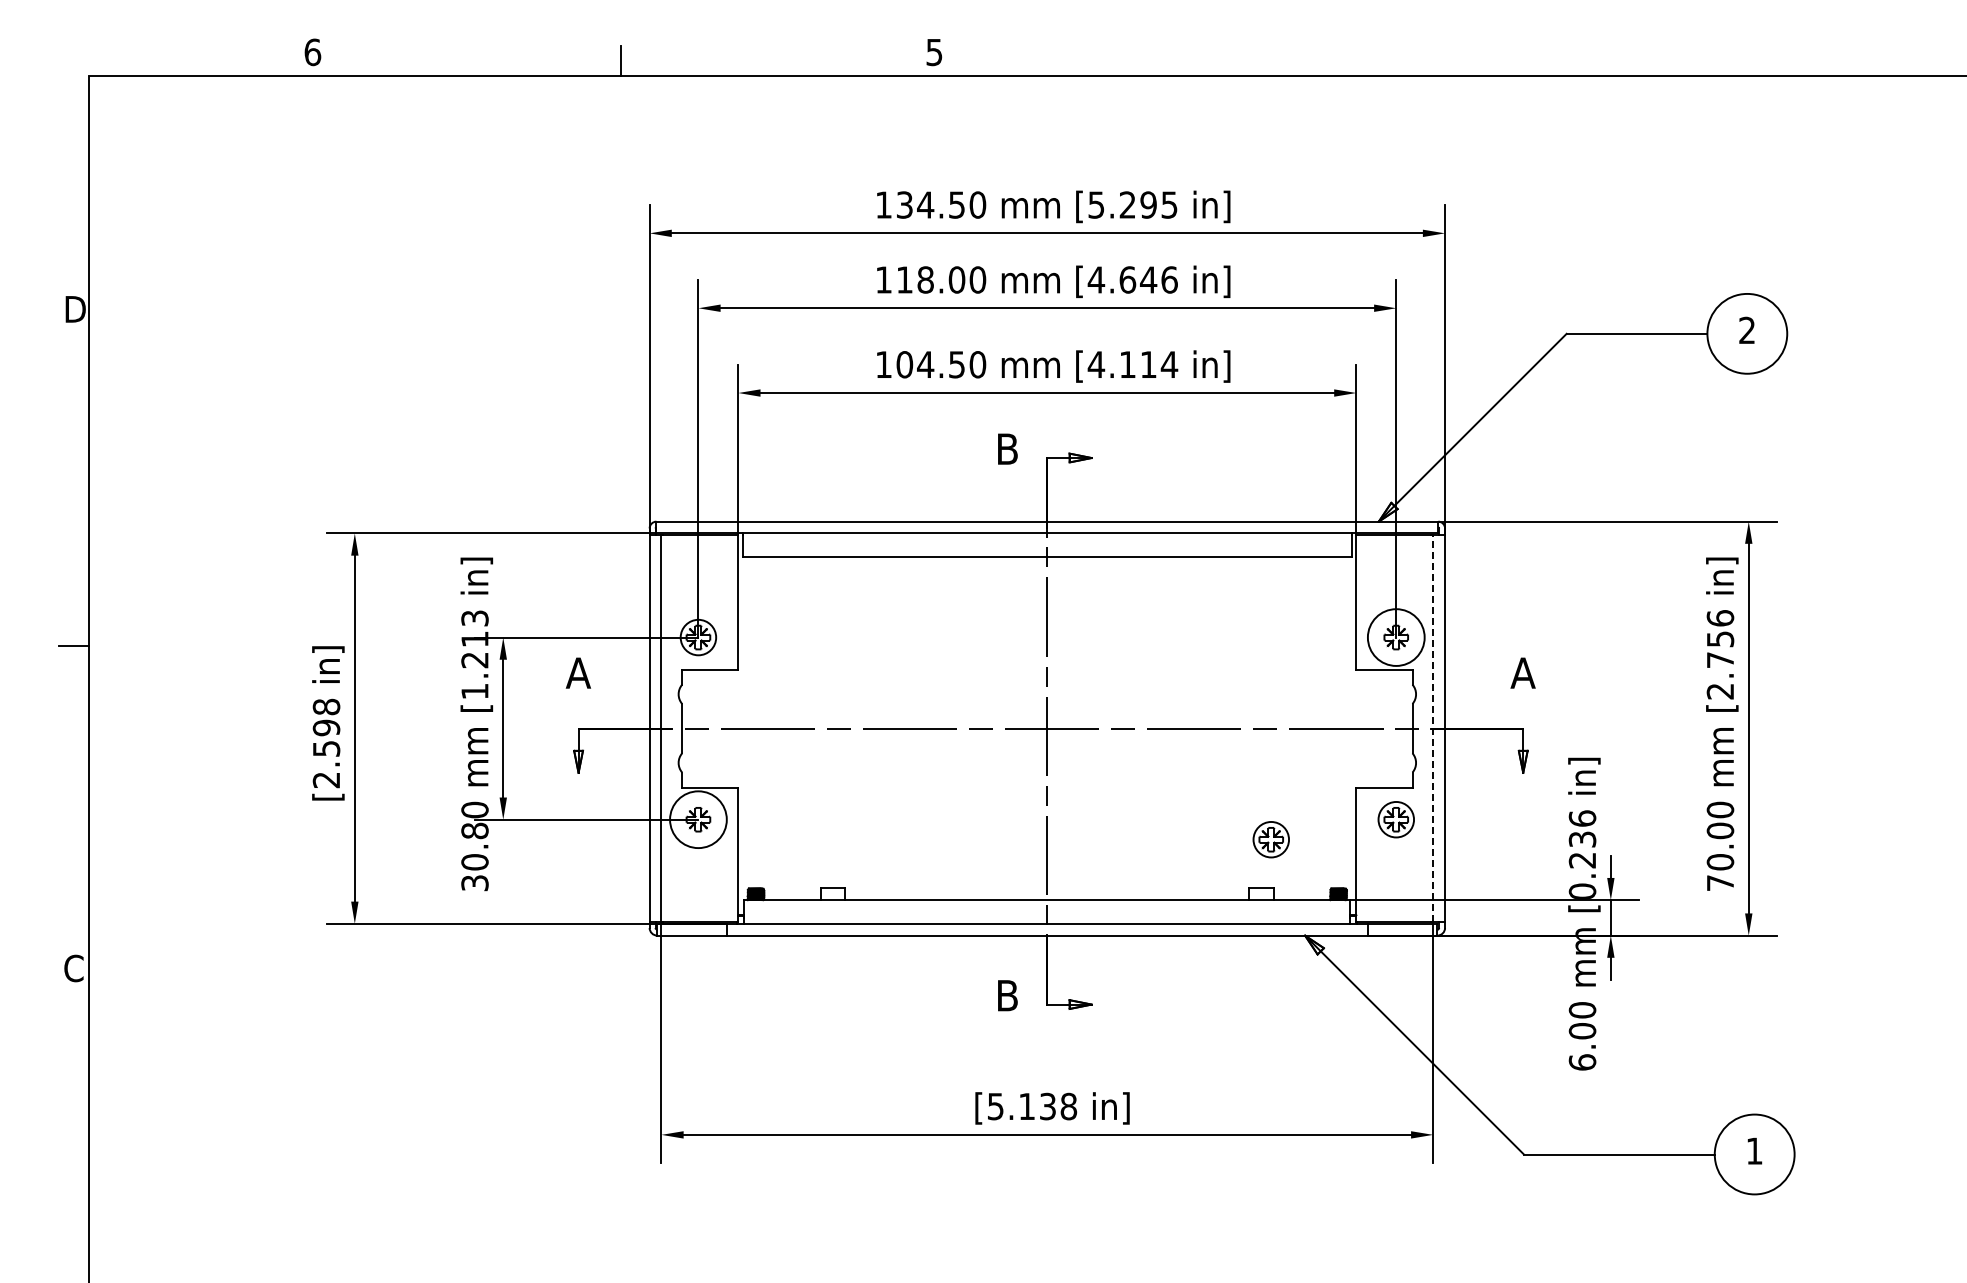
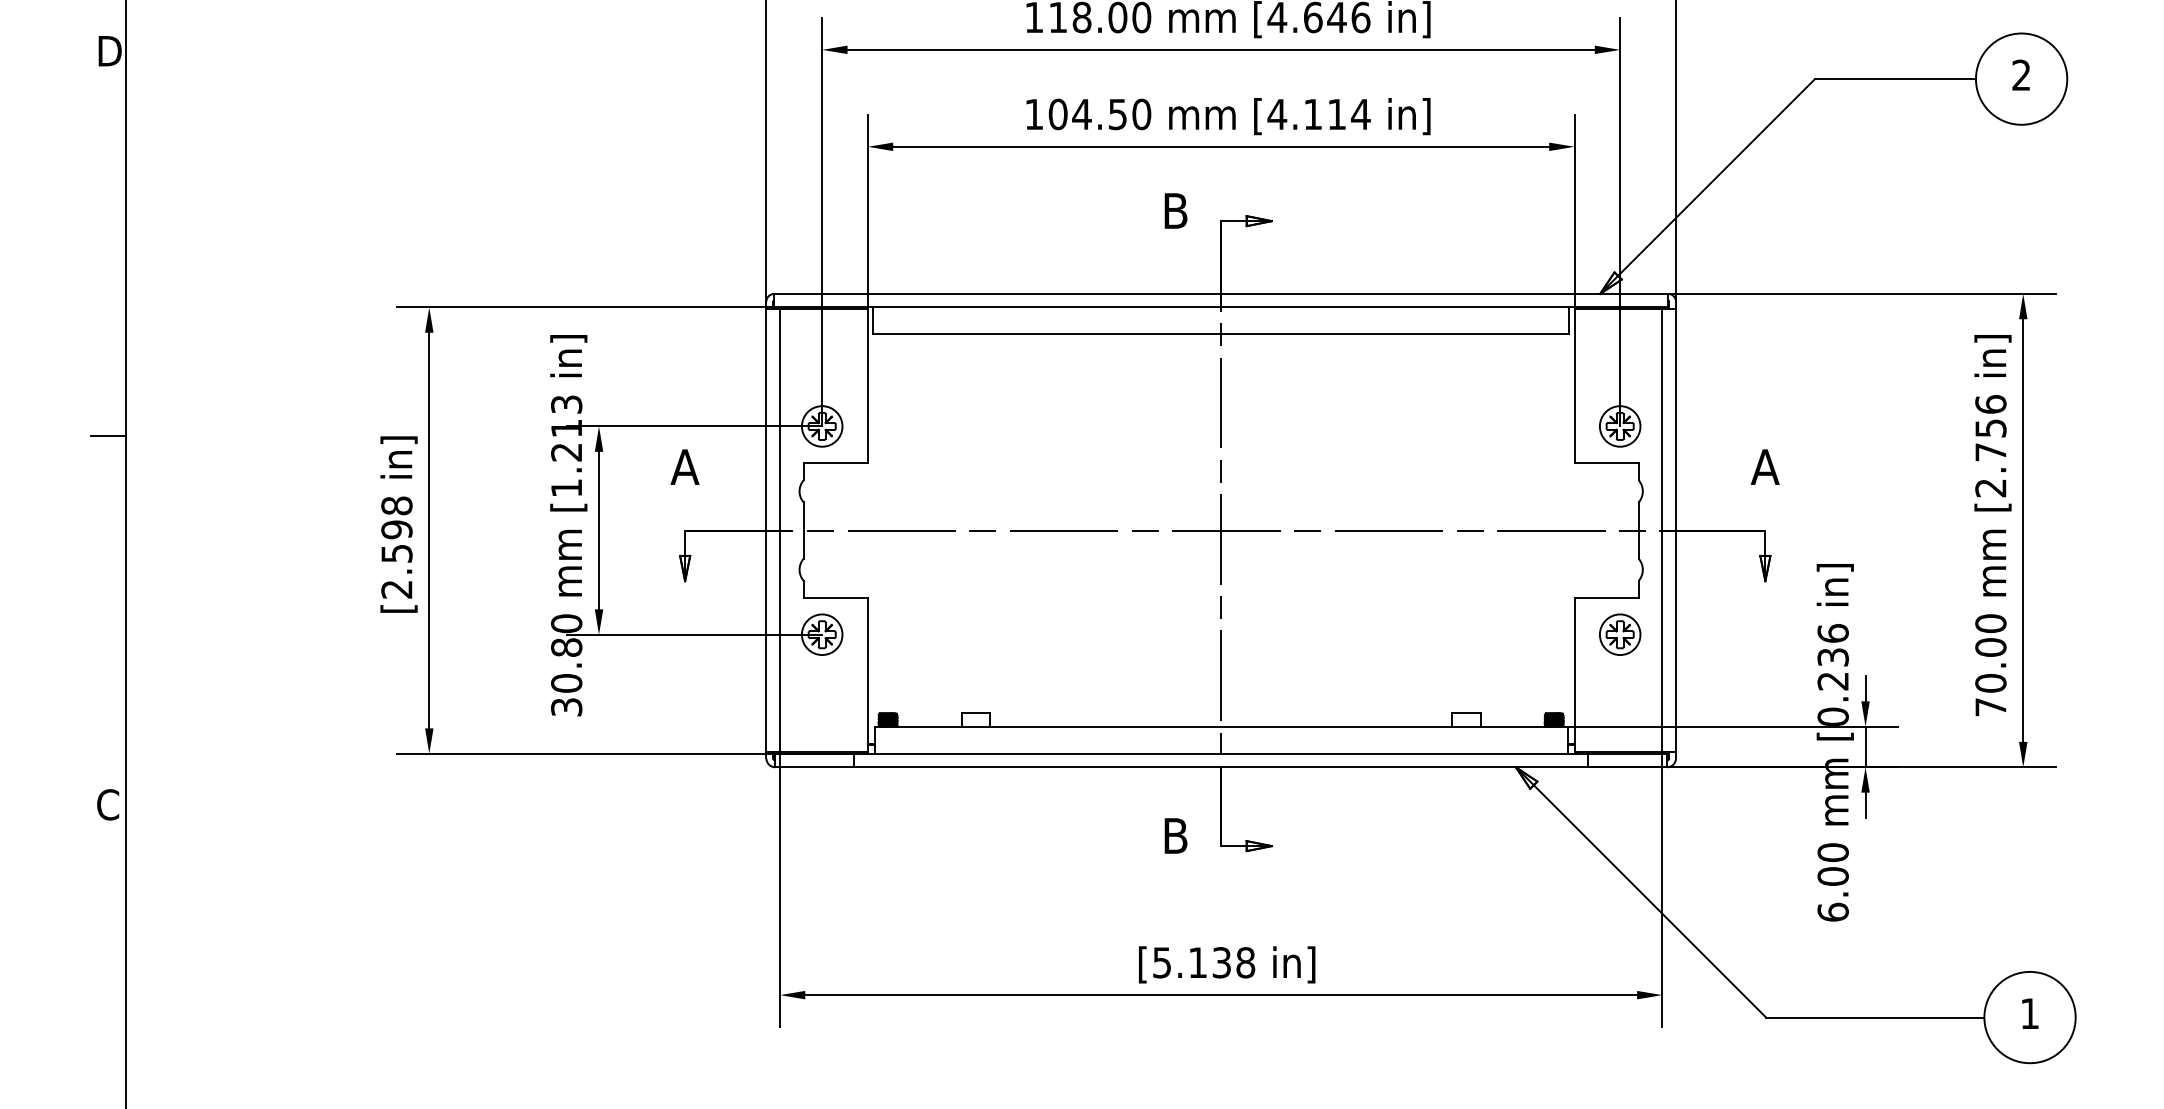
circle: (1396, 637) -> (1620, 426), size x0.62
line: (1433, 728) -> (1662, 530), dashed -> solid
circle: (698, 819) -> (822, 634), size x0.62
part: (1270, 839) -> (1476, 657), removed

